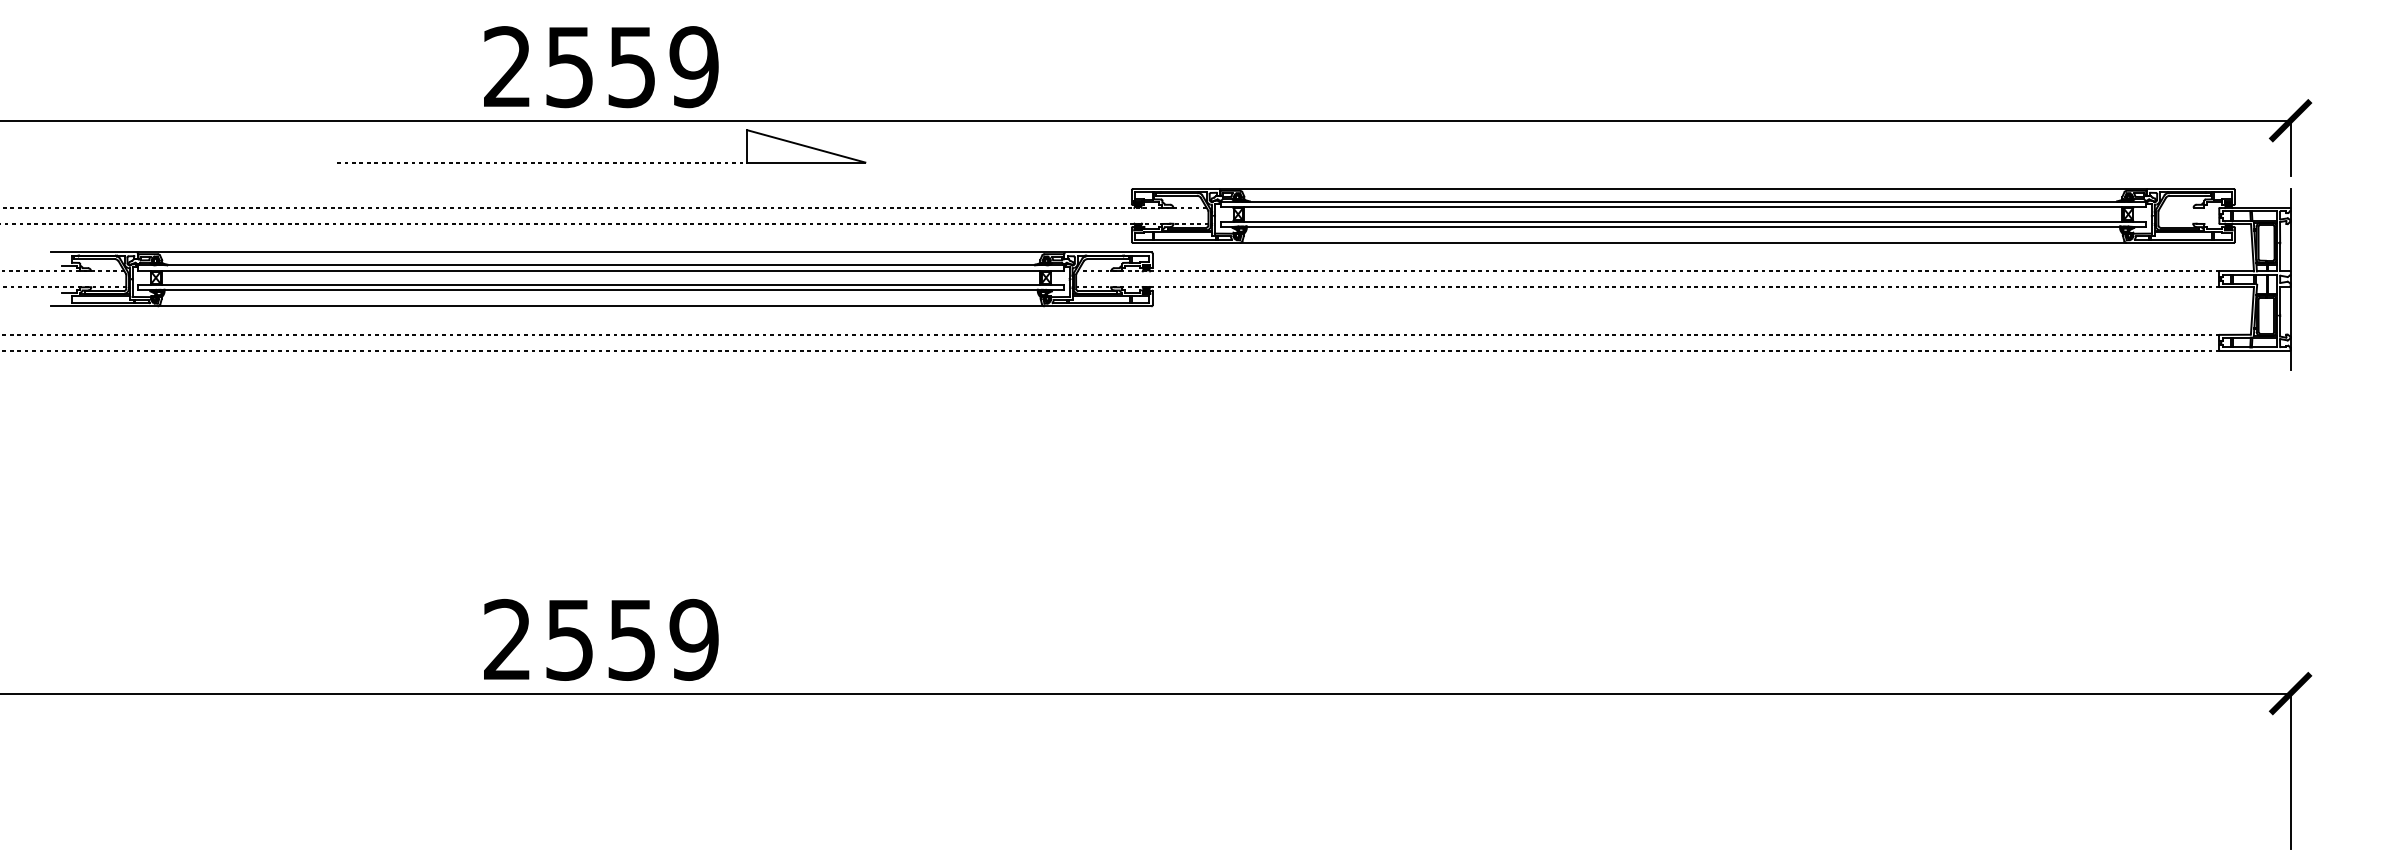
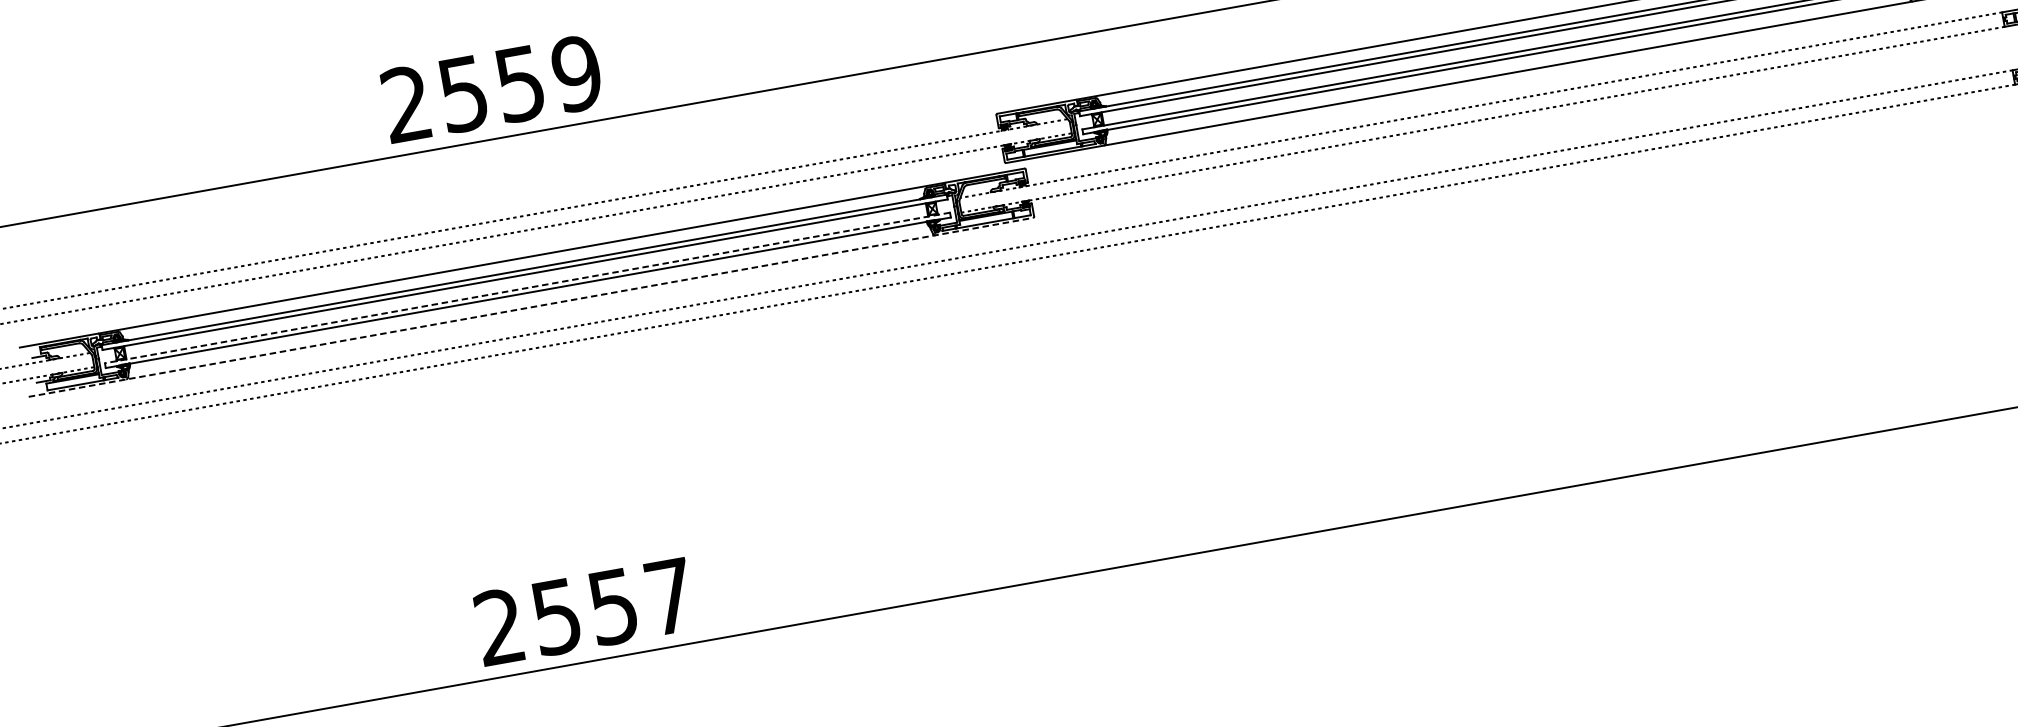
part: (601, 162) -> (507, 176), removed
line: (601, 285) -> (527, 288), solid -> dashed
line: (601, 306) -> (531, 307), solid -> dashed
text: (693, 639) -> (669, 596), 2559 -> 2557

